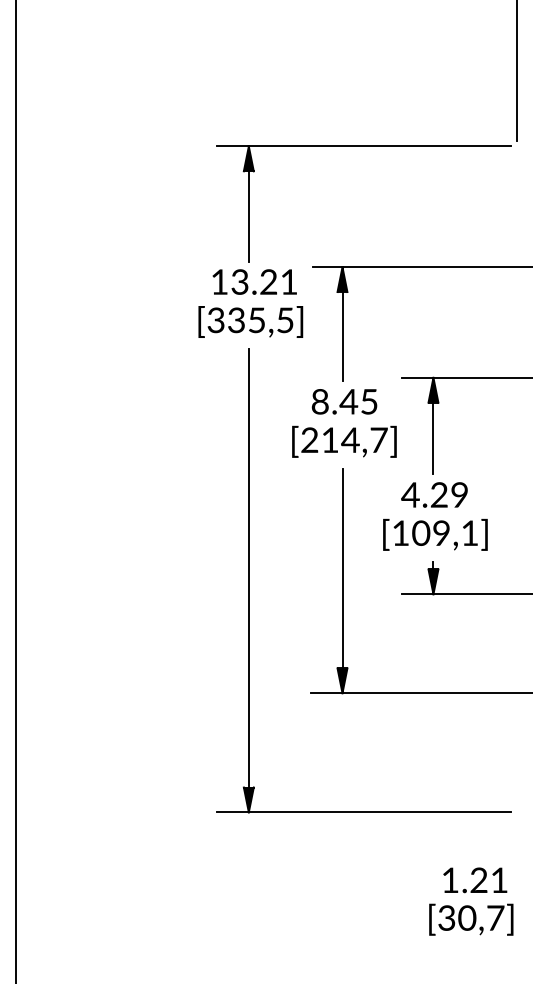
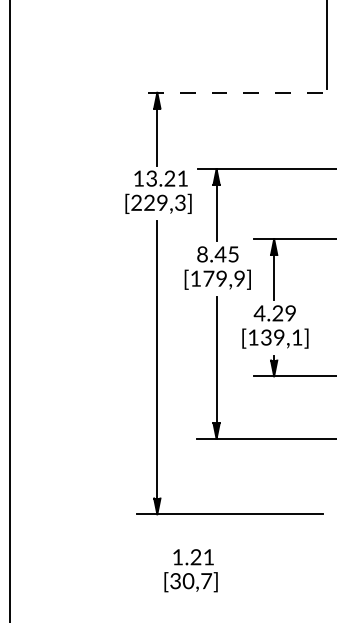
line: (364, 145) -> (230, 92), solid -> dashed
text: (250, 319) -> (158, 202), [335,5] -> [229,3]
text: (343, 439) -> (217, 278), [214,7] -> [179,9]
text: (421, 533) -> (266, 337), [109,1] -> [139,1]
text: (470, 901) -> (190, 570), moved

